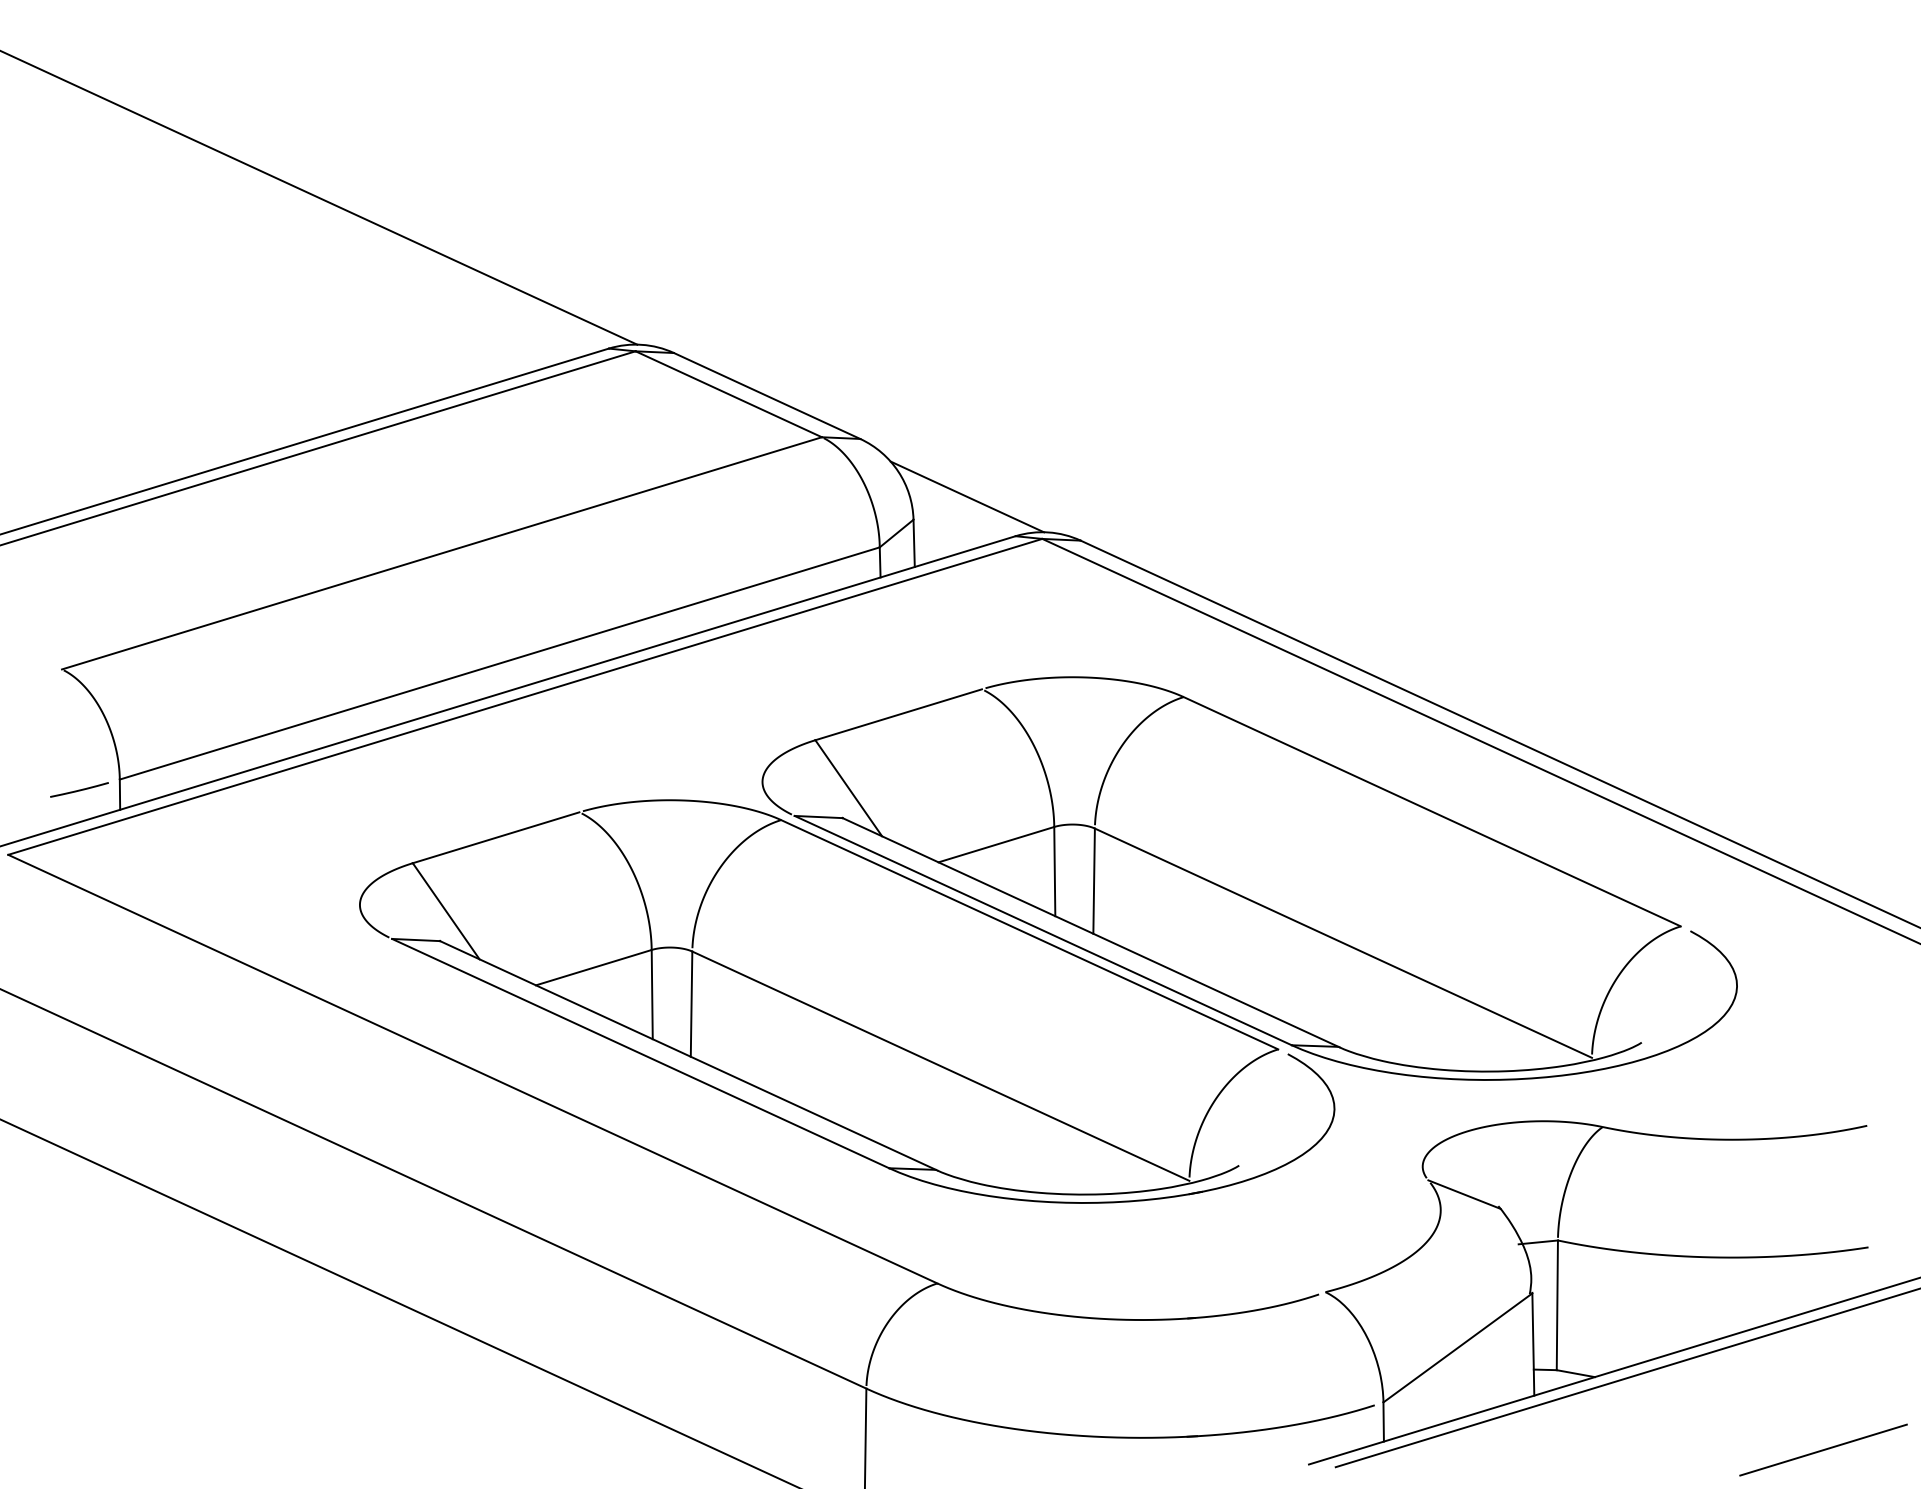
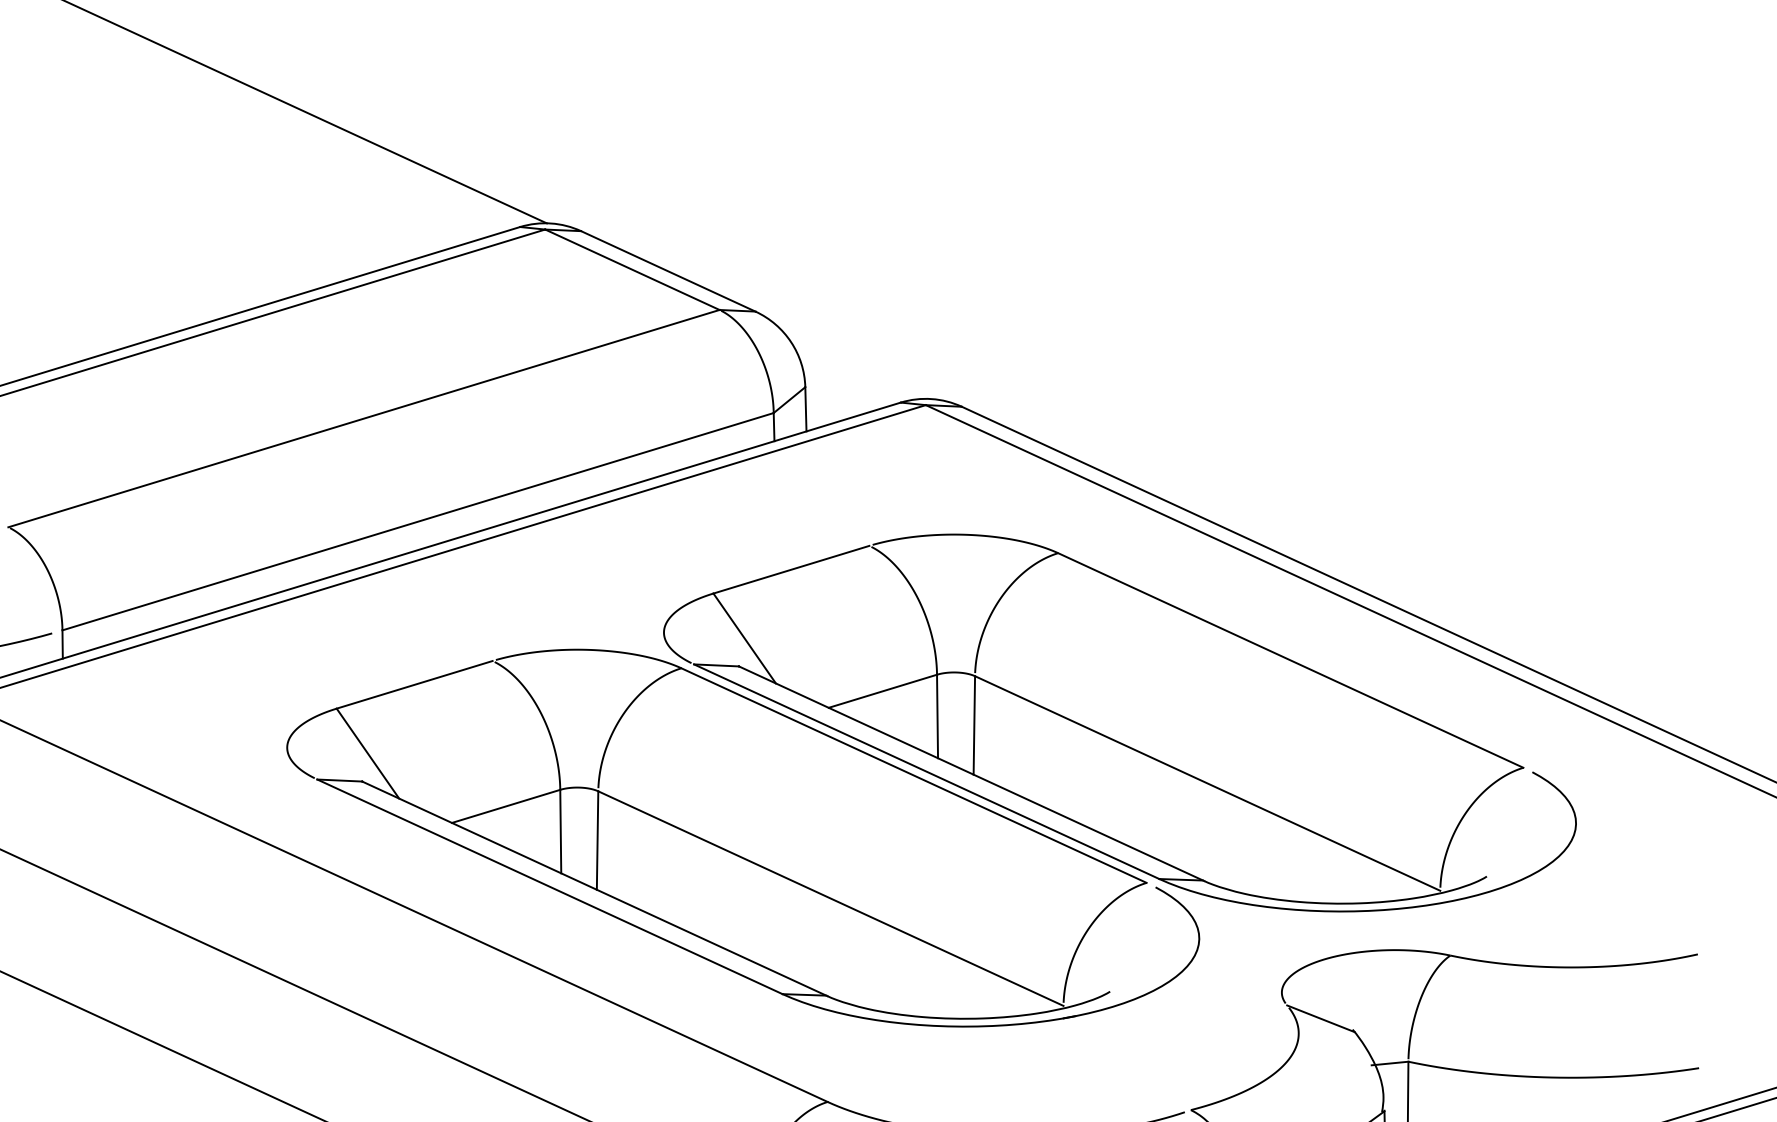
line: (967, 496) -> (855, 365), removed

